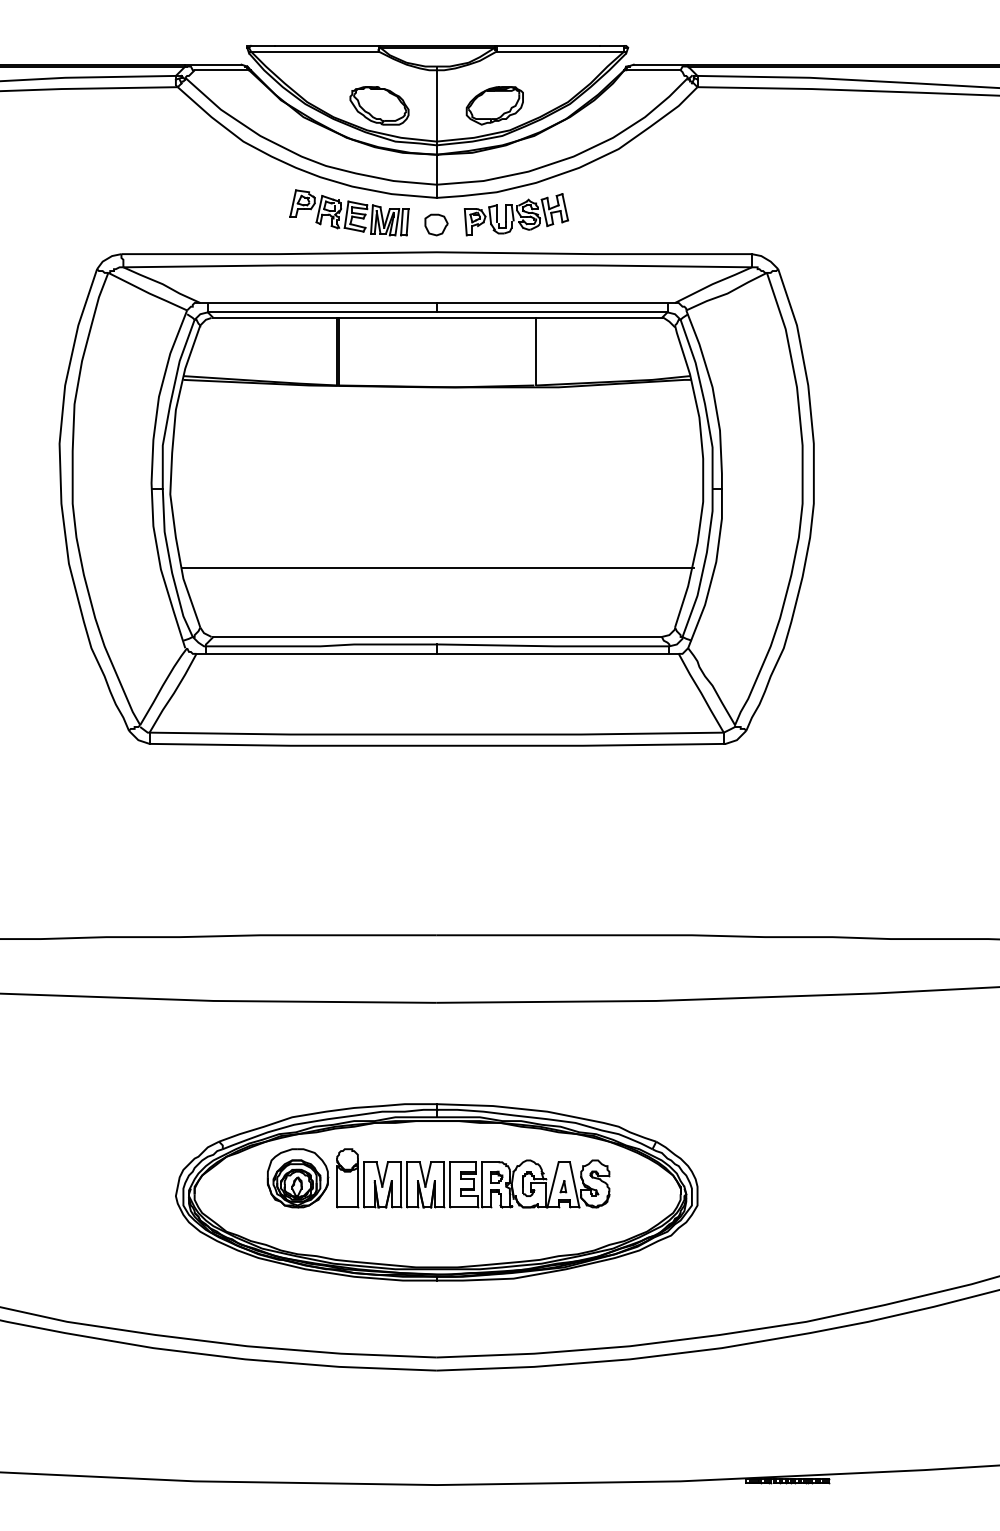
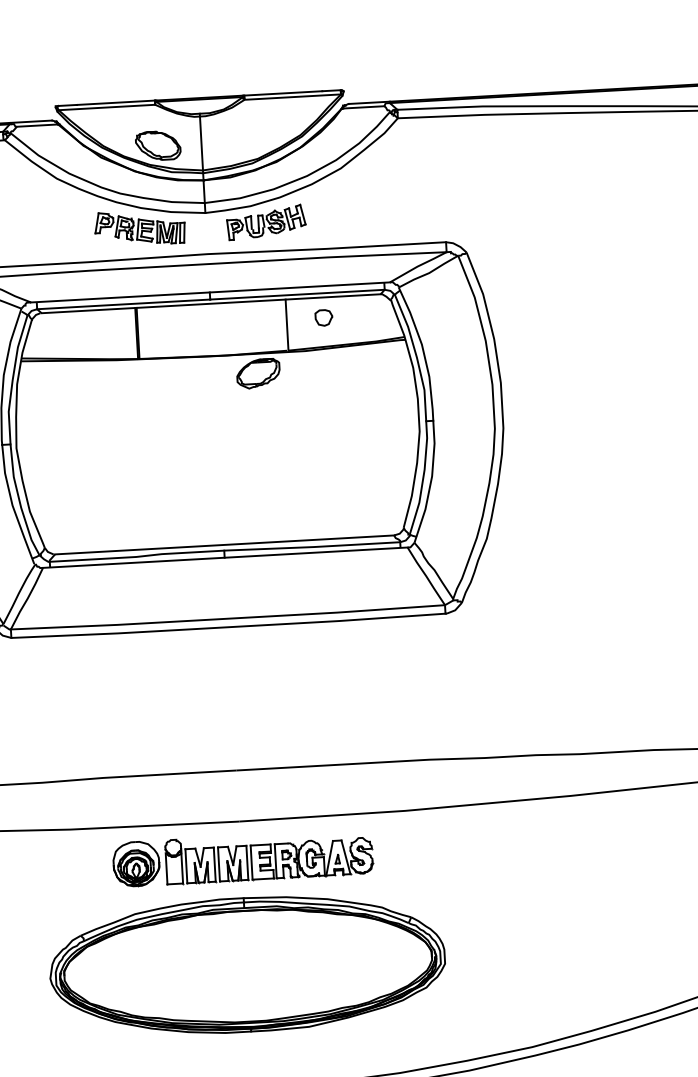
part: (494, 105) -> (258, 373), moved
part: (436, 224) -> (324, 317), moved
line: (437, 567) -> (221, 492), removed
part: (438, 1178) -> (242, 858), moved

